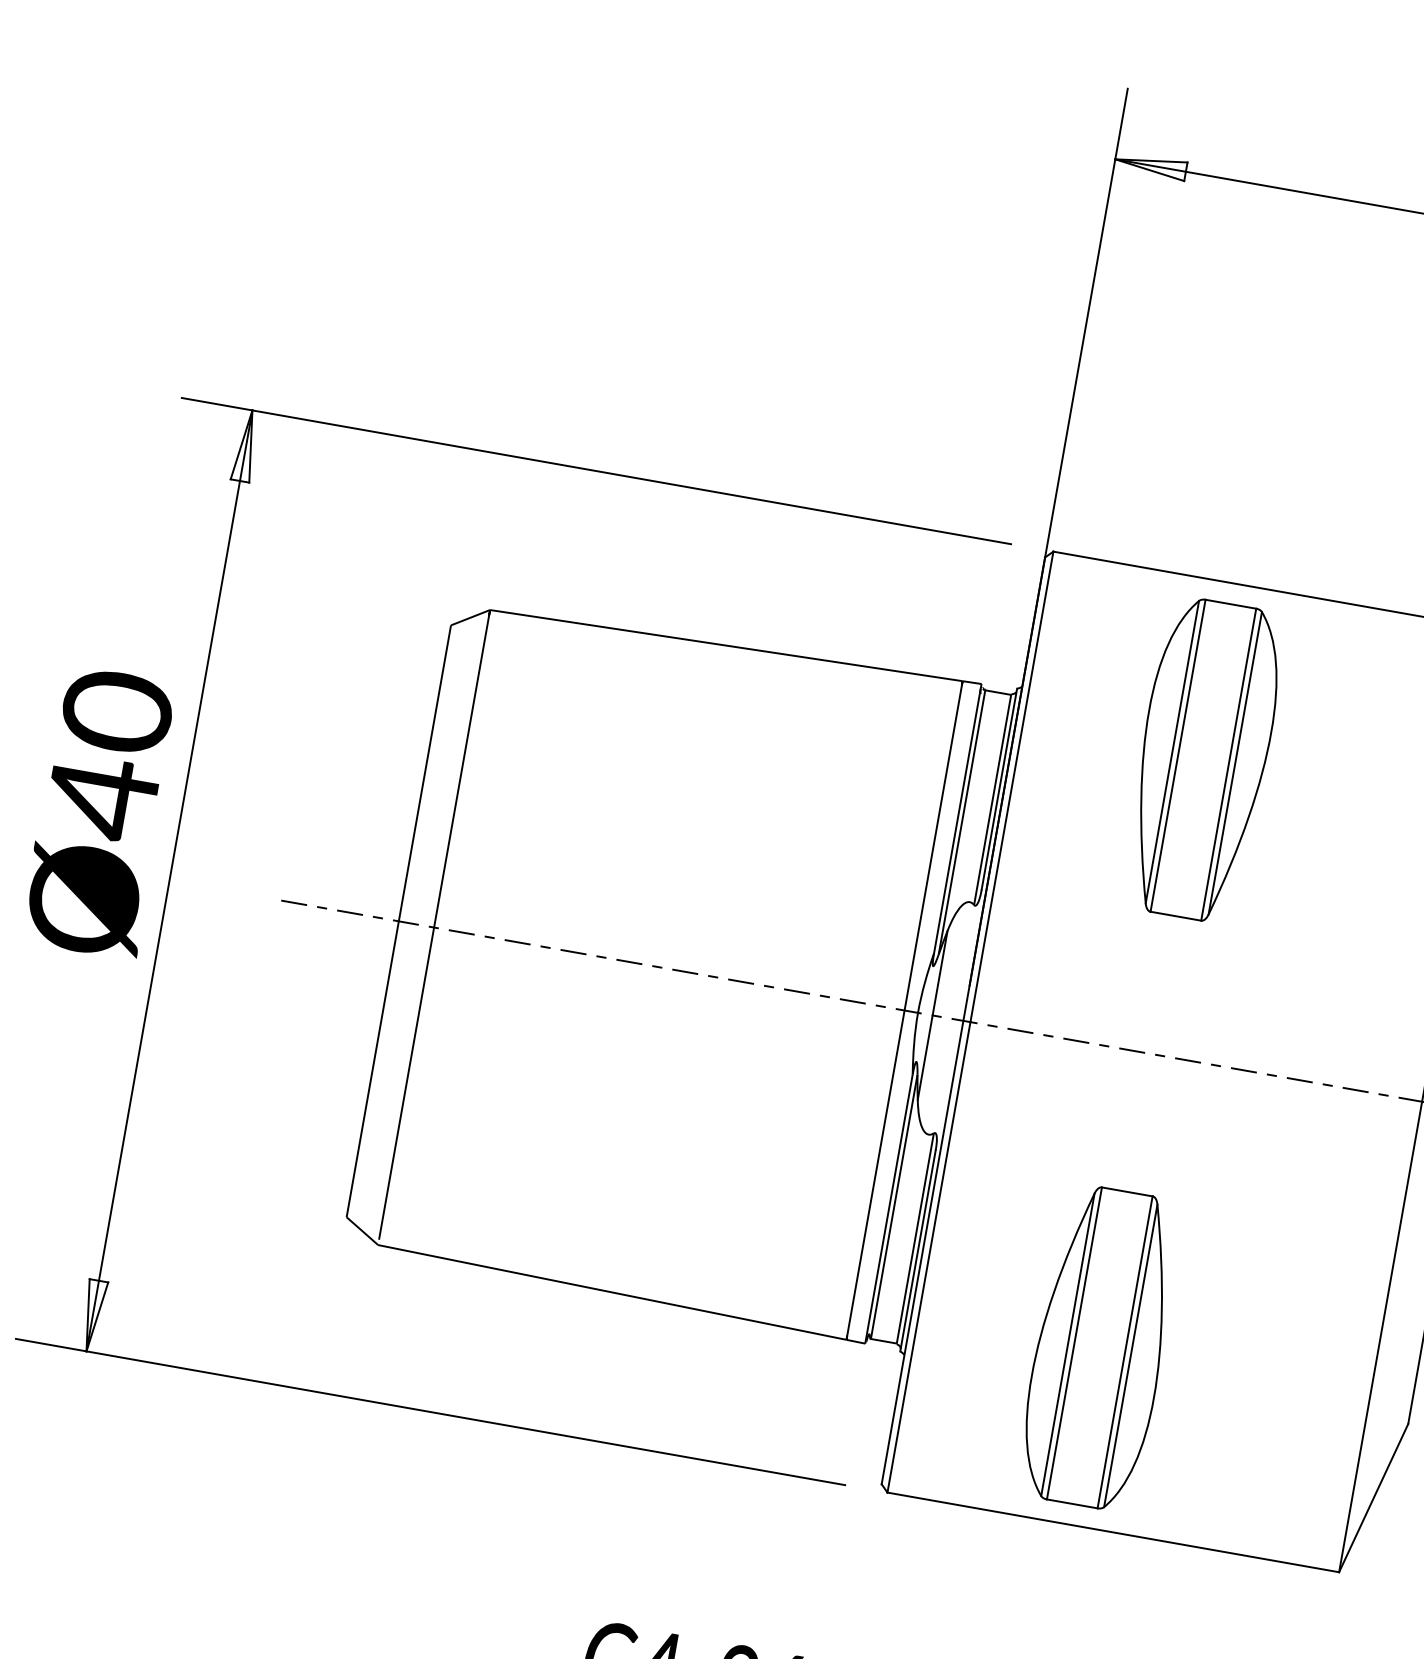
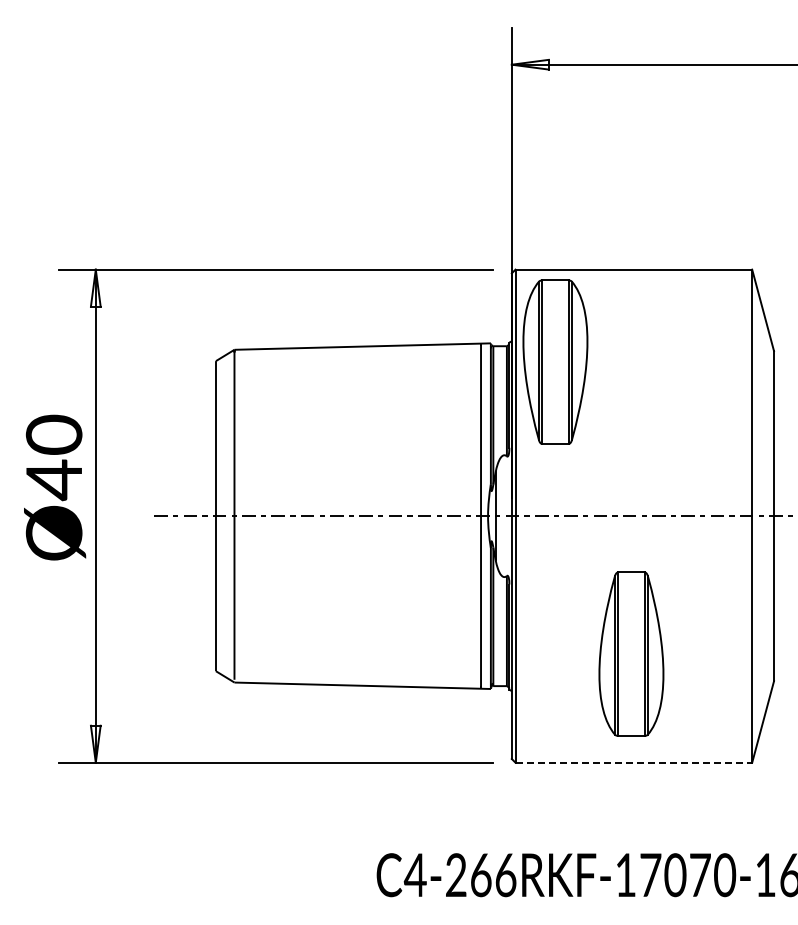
part: (1203, 758) -> (555, 361), moved
part: (1100, 1346) -> (631, 653), moved
line: (1114, 1532) -> (634, 762), solid -> dashed

